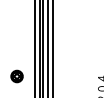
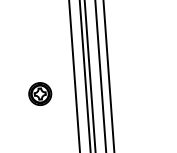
part: (16, 76) -> (39, 94), moved

